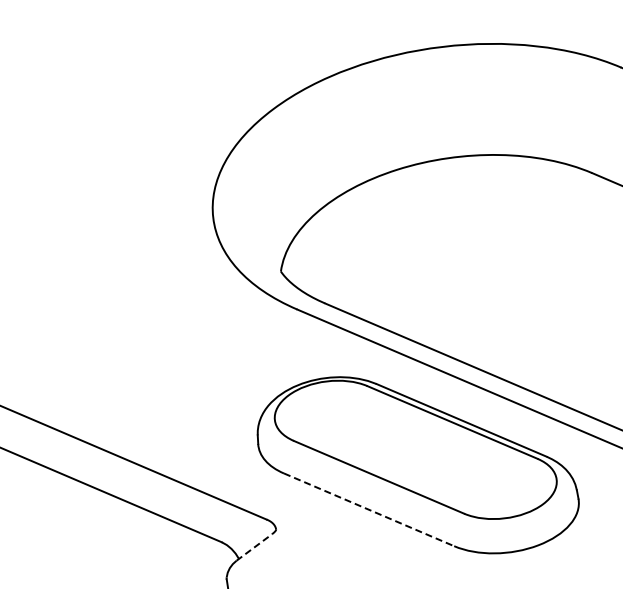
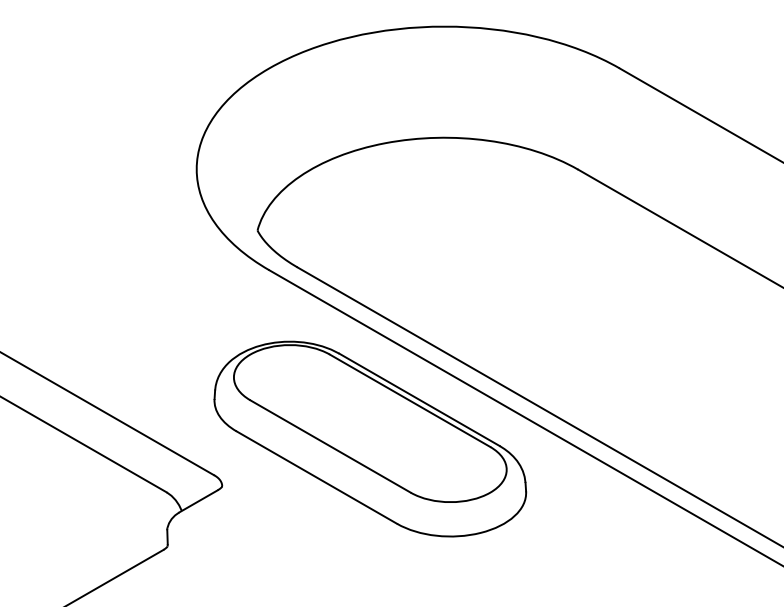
line: (368, 509) -> (316, 477), dashed -> solid
line: (254, 547) -> (198, 501), dashed -> solid

